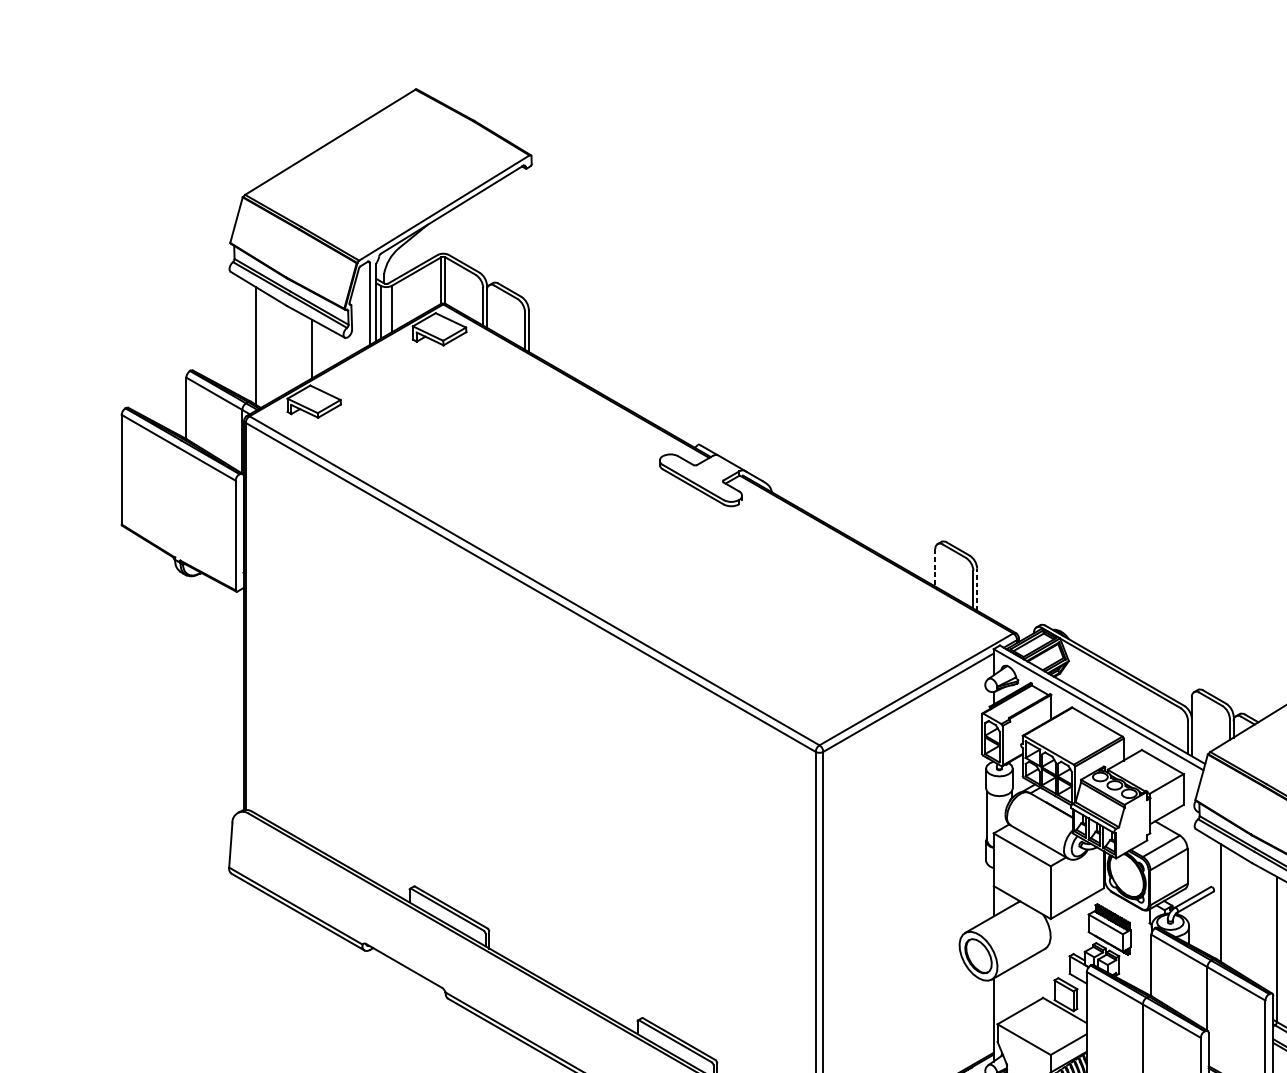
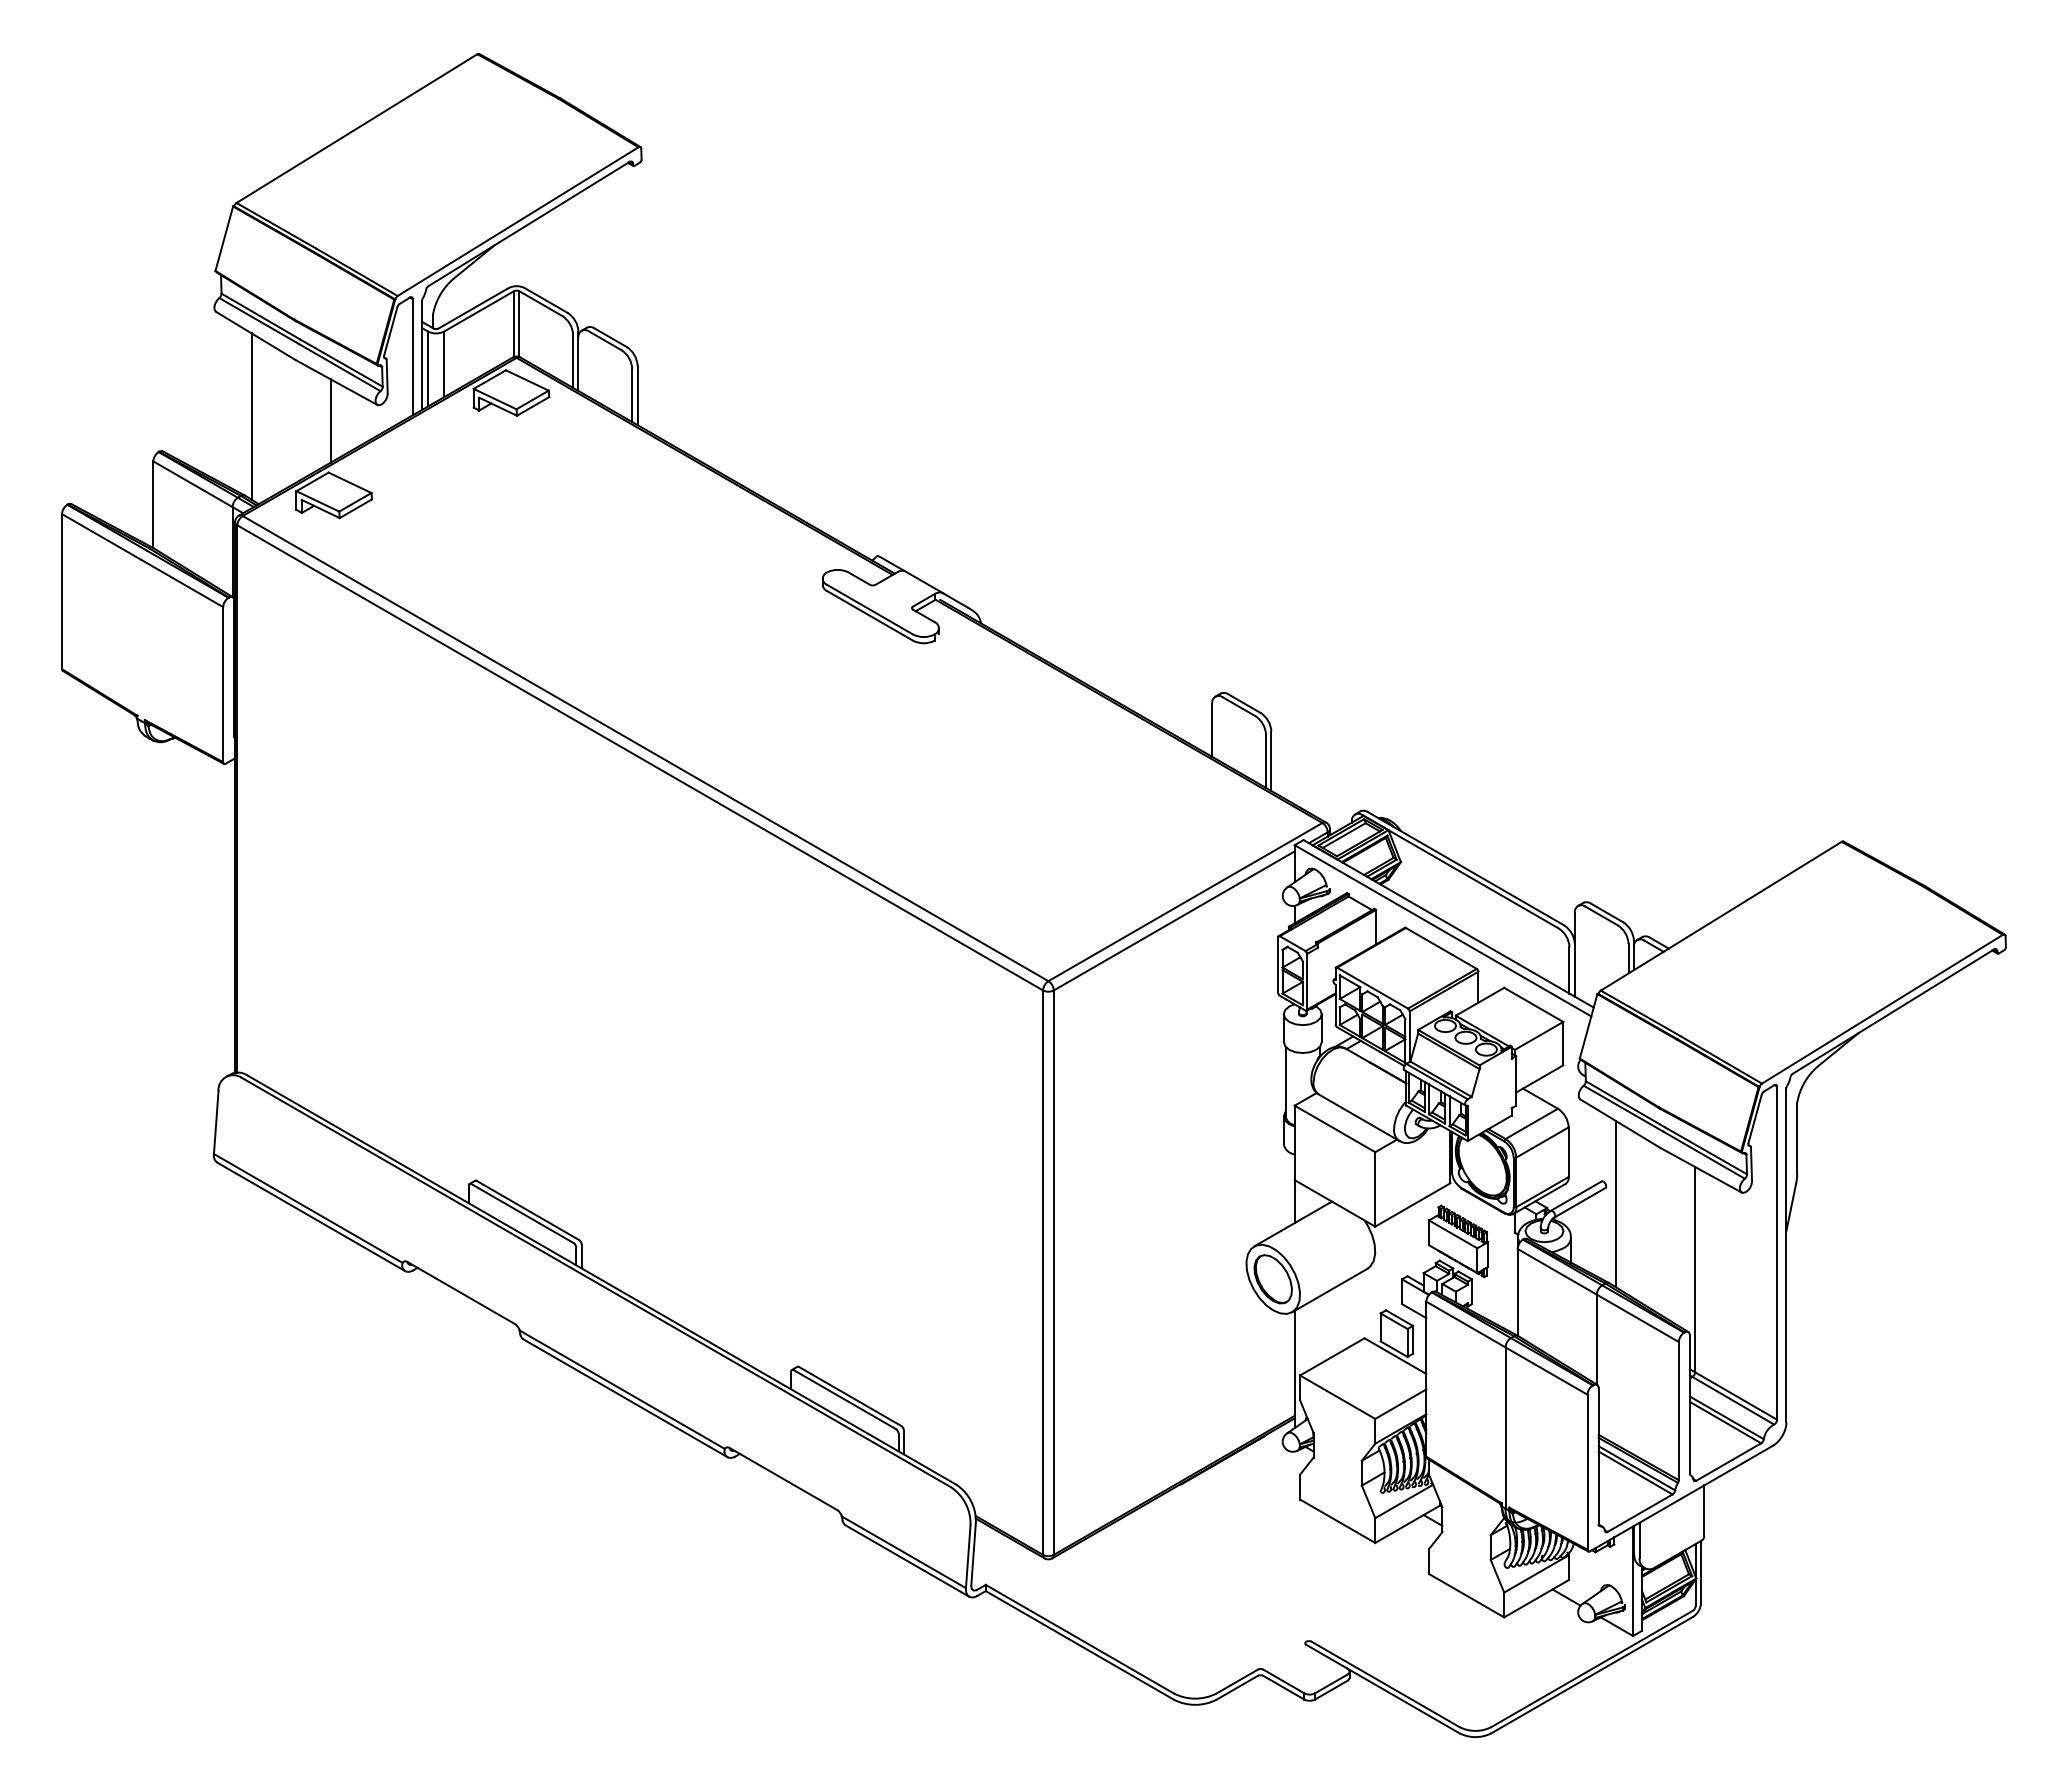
line: (935, 568) -> (1212, 730), dashed -> solid
line: (977, 589) -> (1271, 761), dashed -> solid

